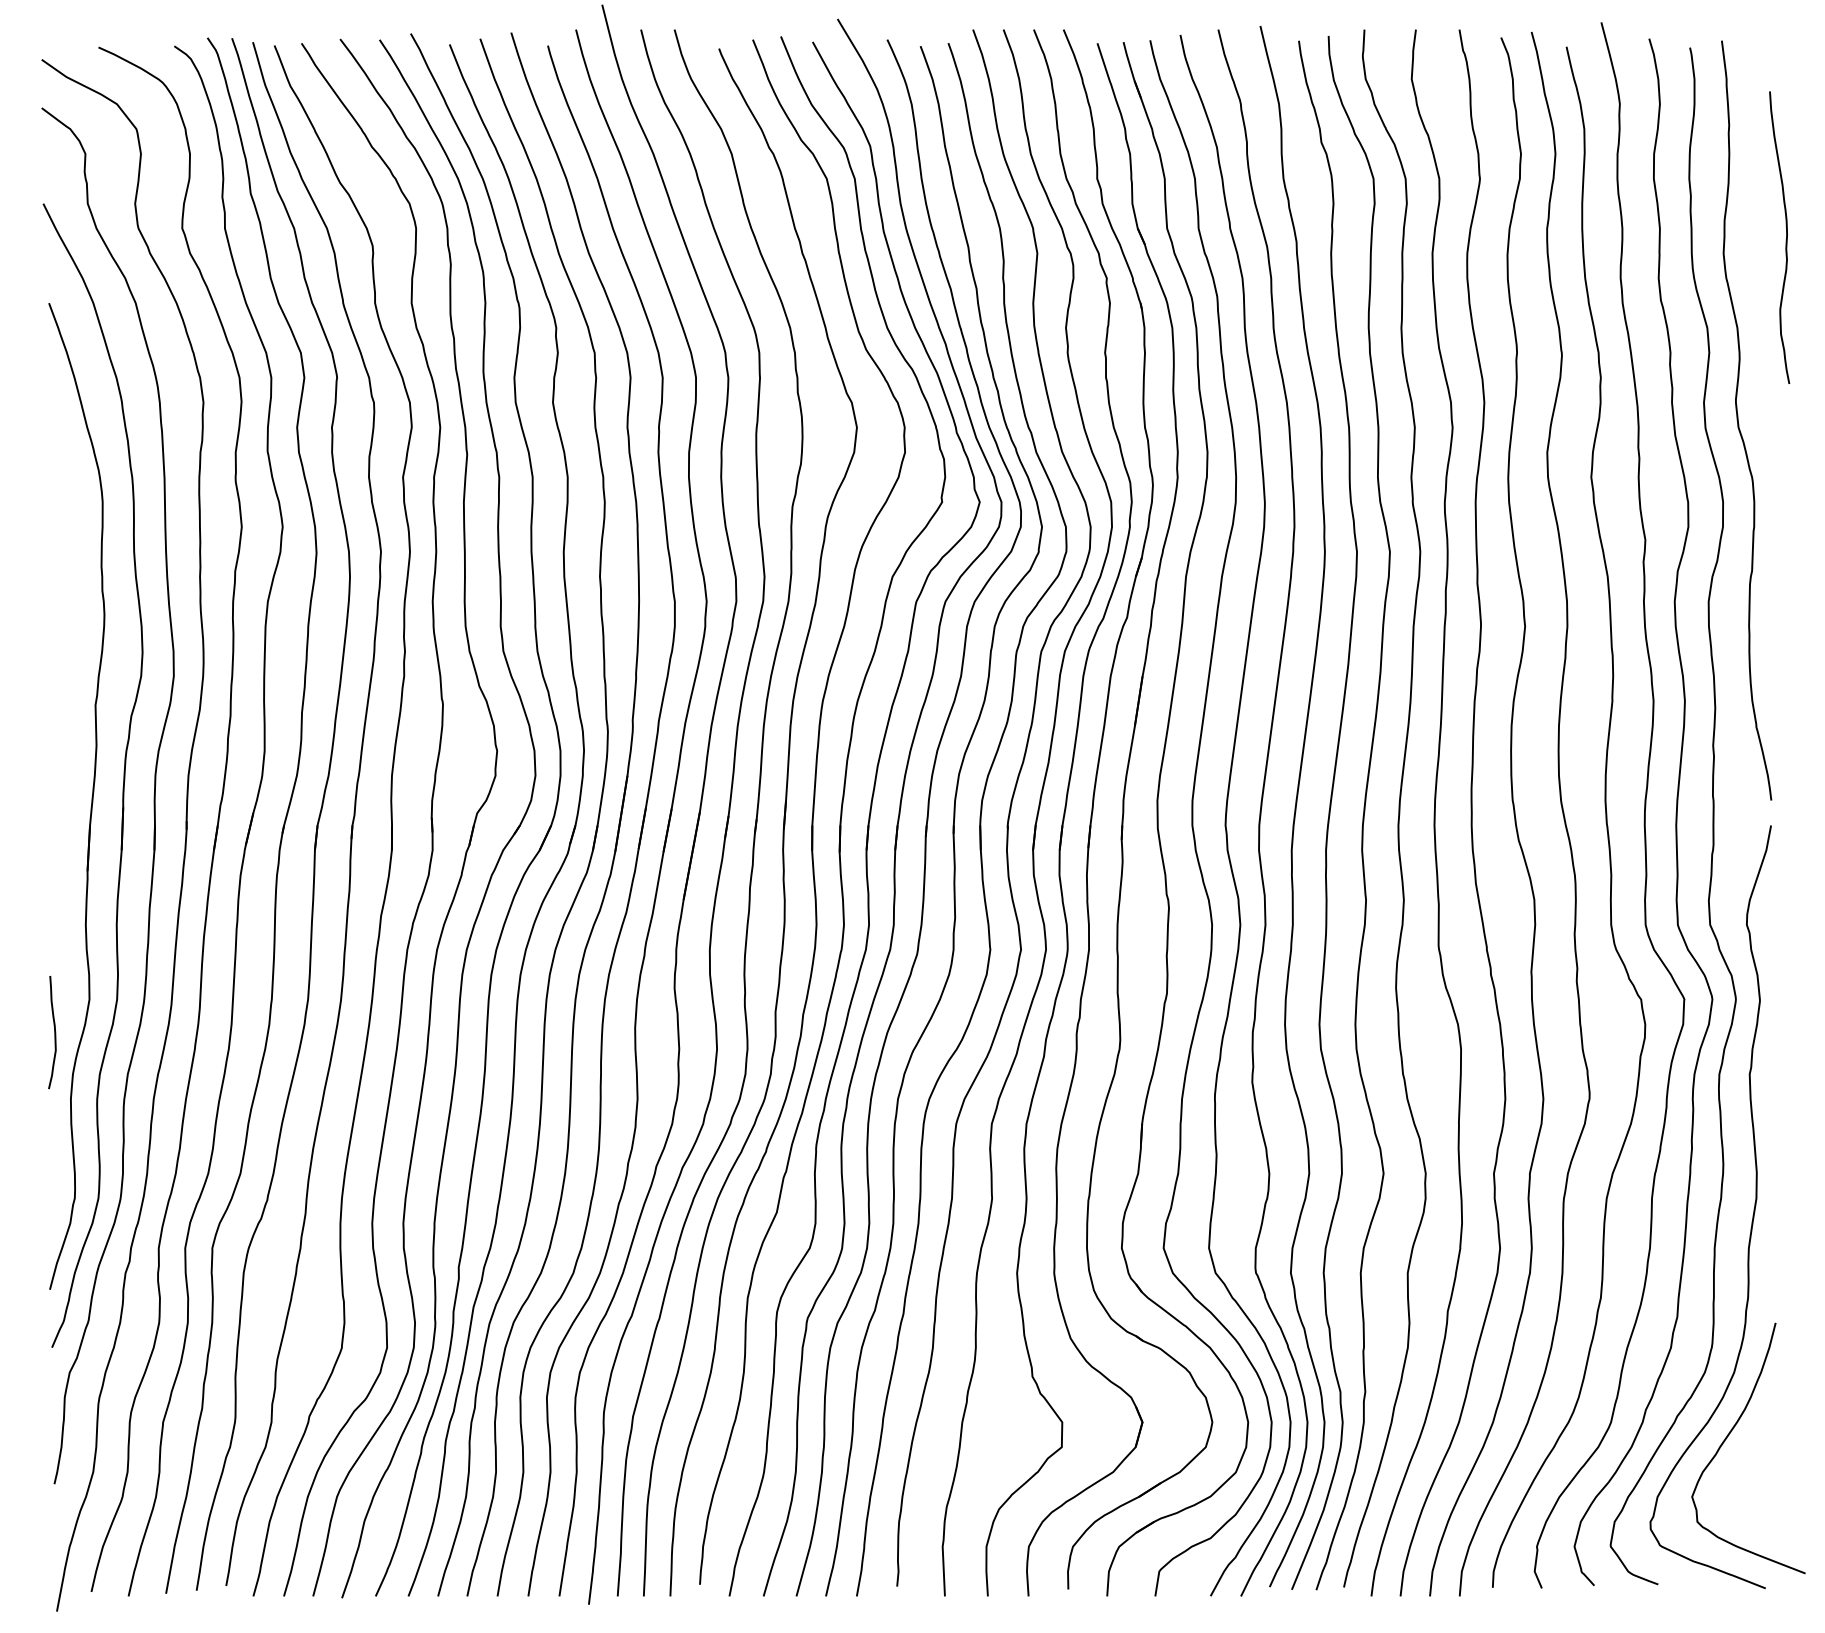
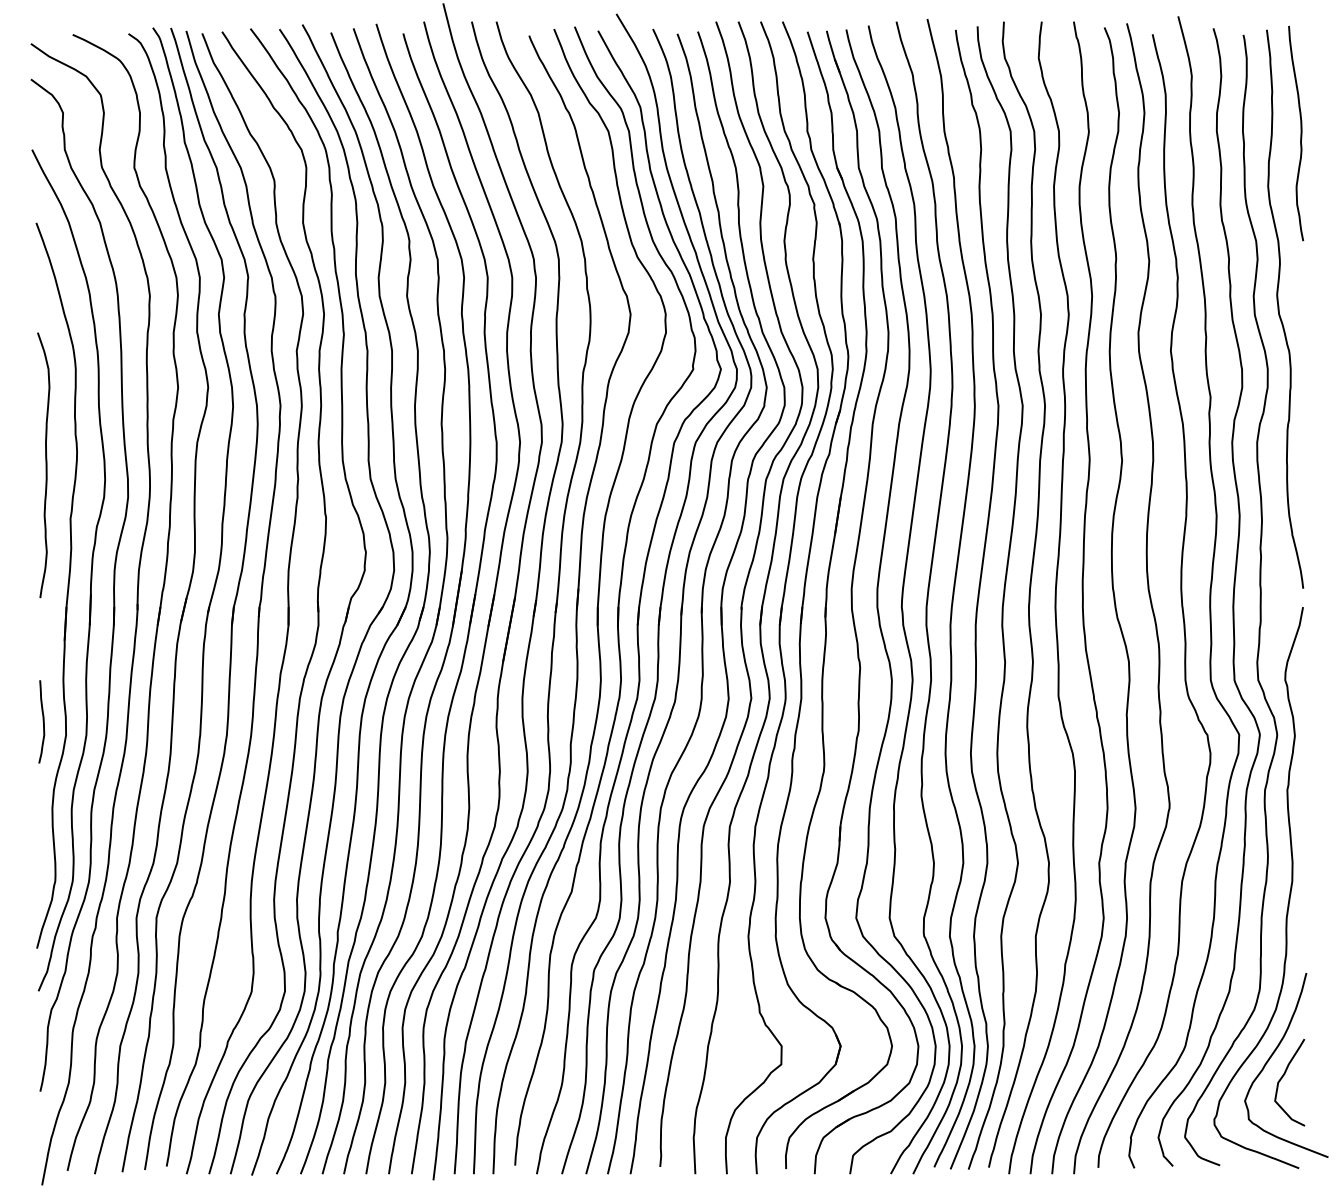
curve: (1785, 240) -> (1300, 135), moved
curve: (62, 632) -> (46, 465), added
curve: (54, 1032) -> (43, 721), moved
curve: (1743, 1465) -> (1282, 1077), added

